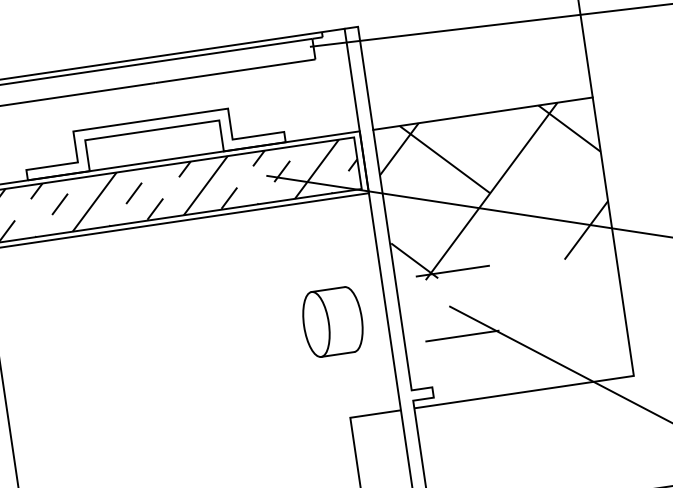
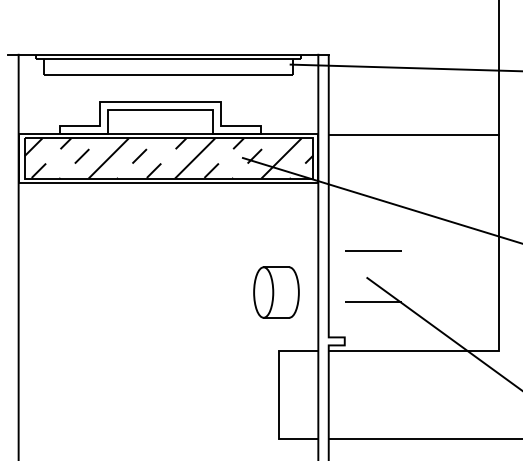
hatch: (493, 190) -> (413, 194), removed
part: (332, 321) -> (276, 292), moved

